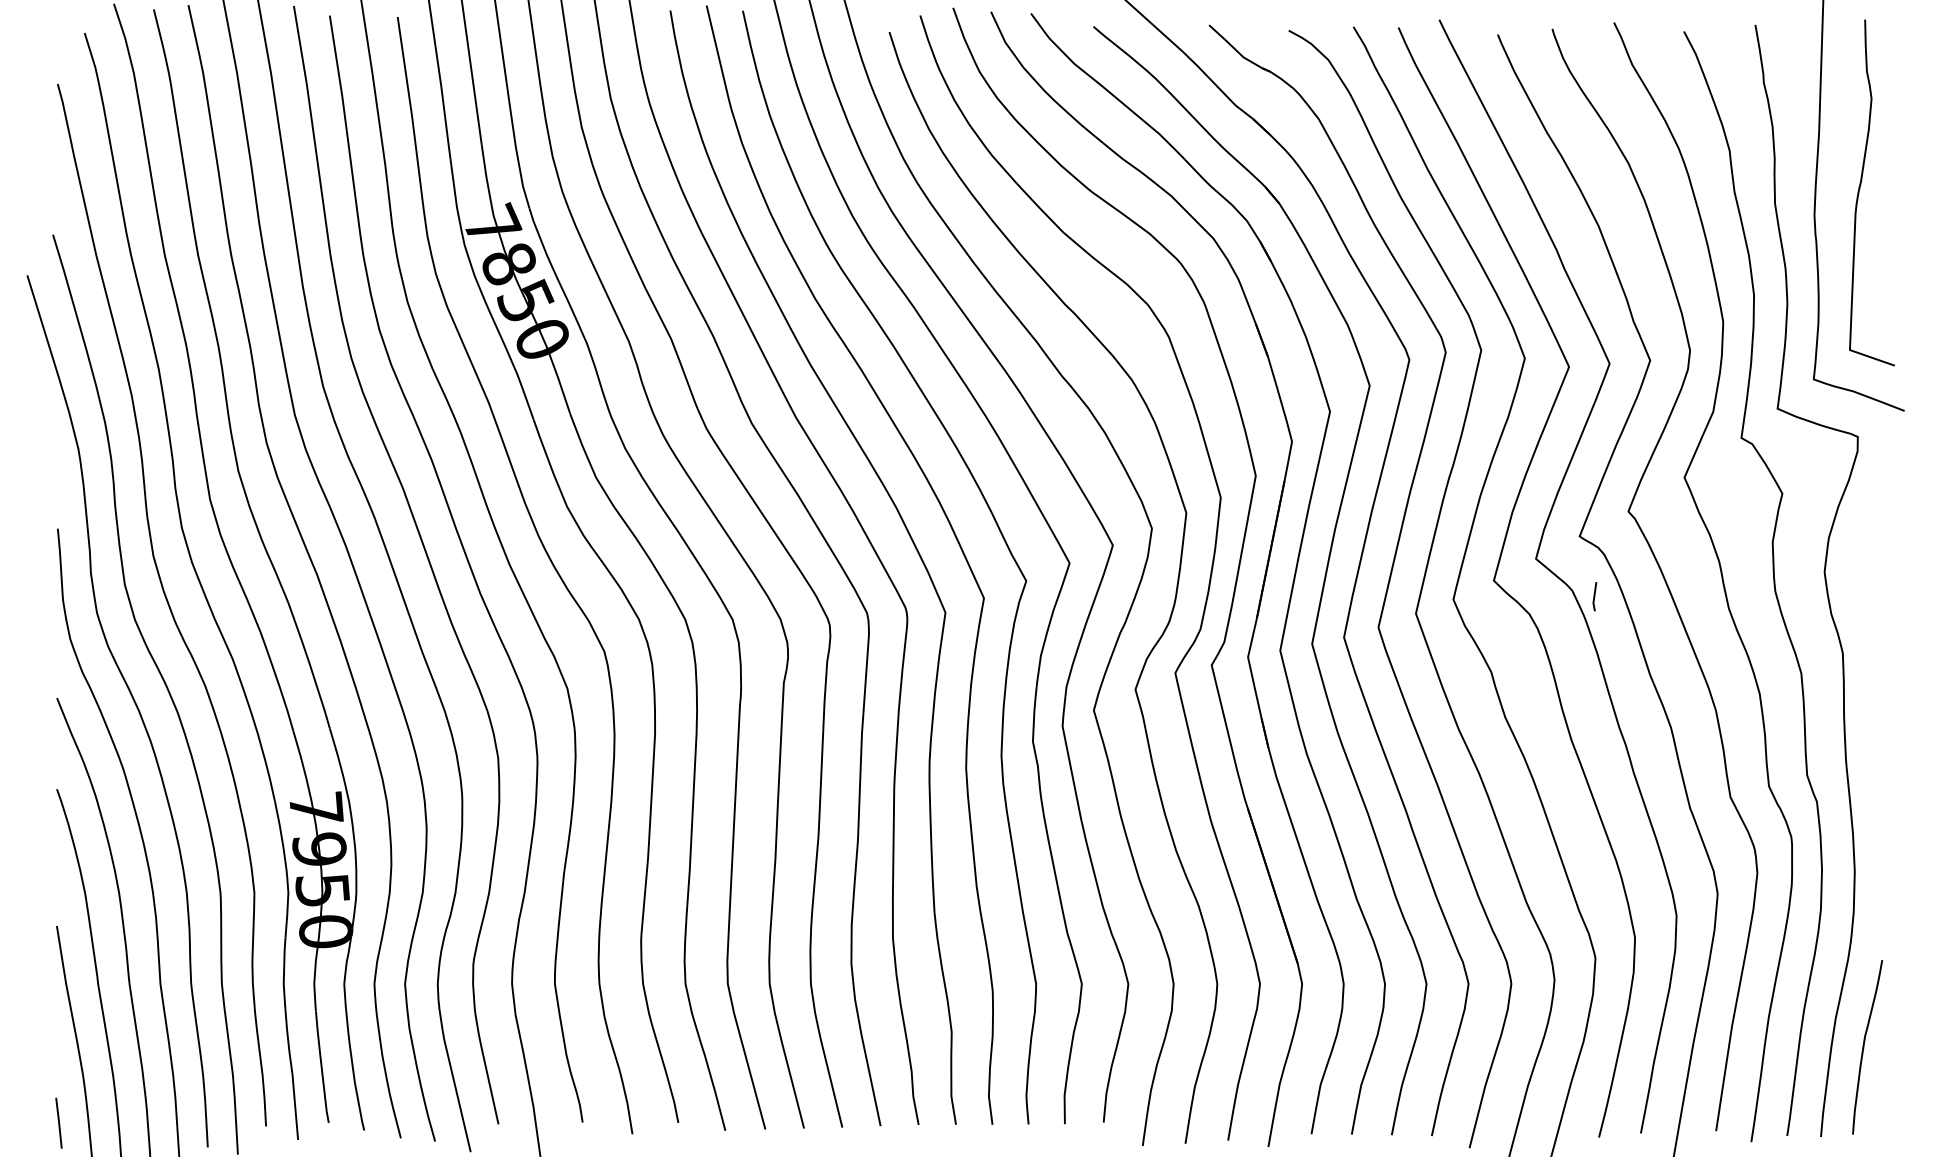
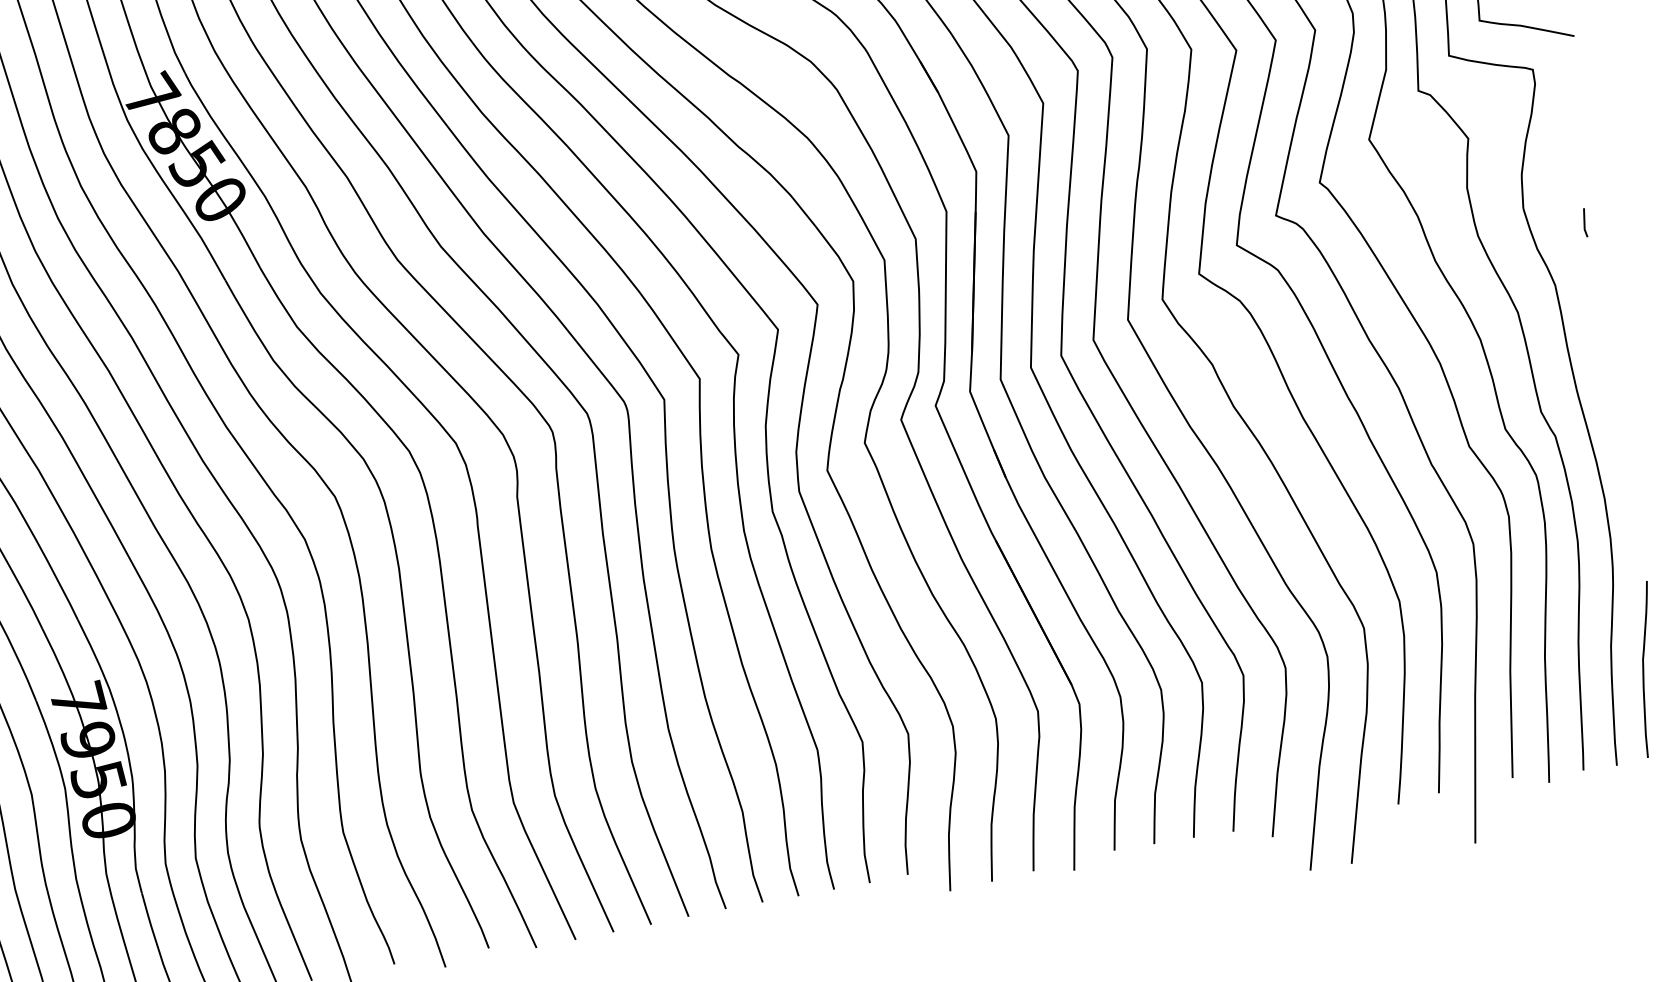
line: (1594, 596) -> (1584, 222), moved

